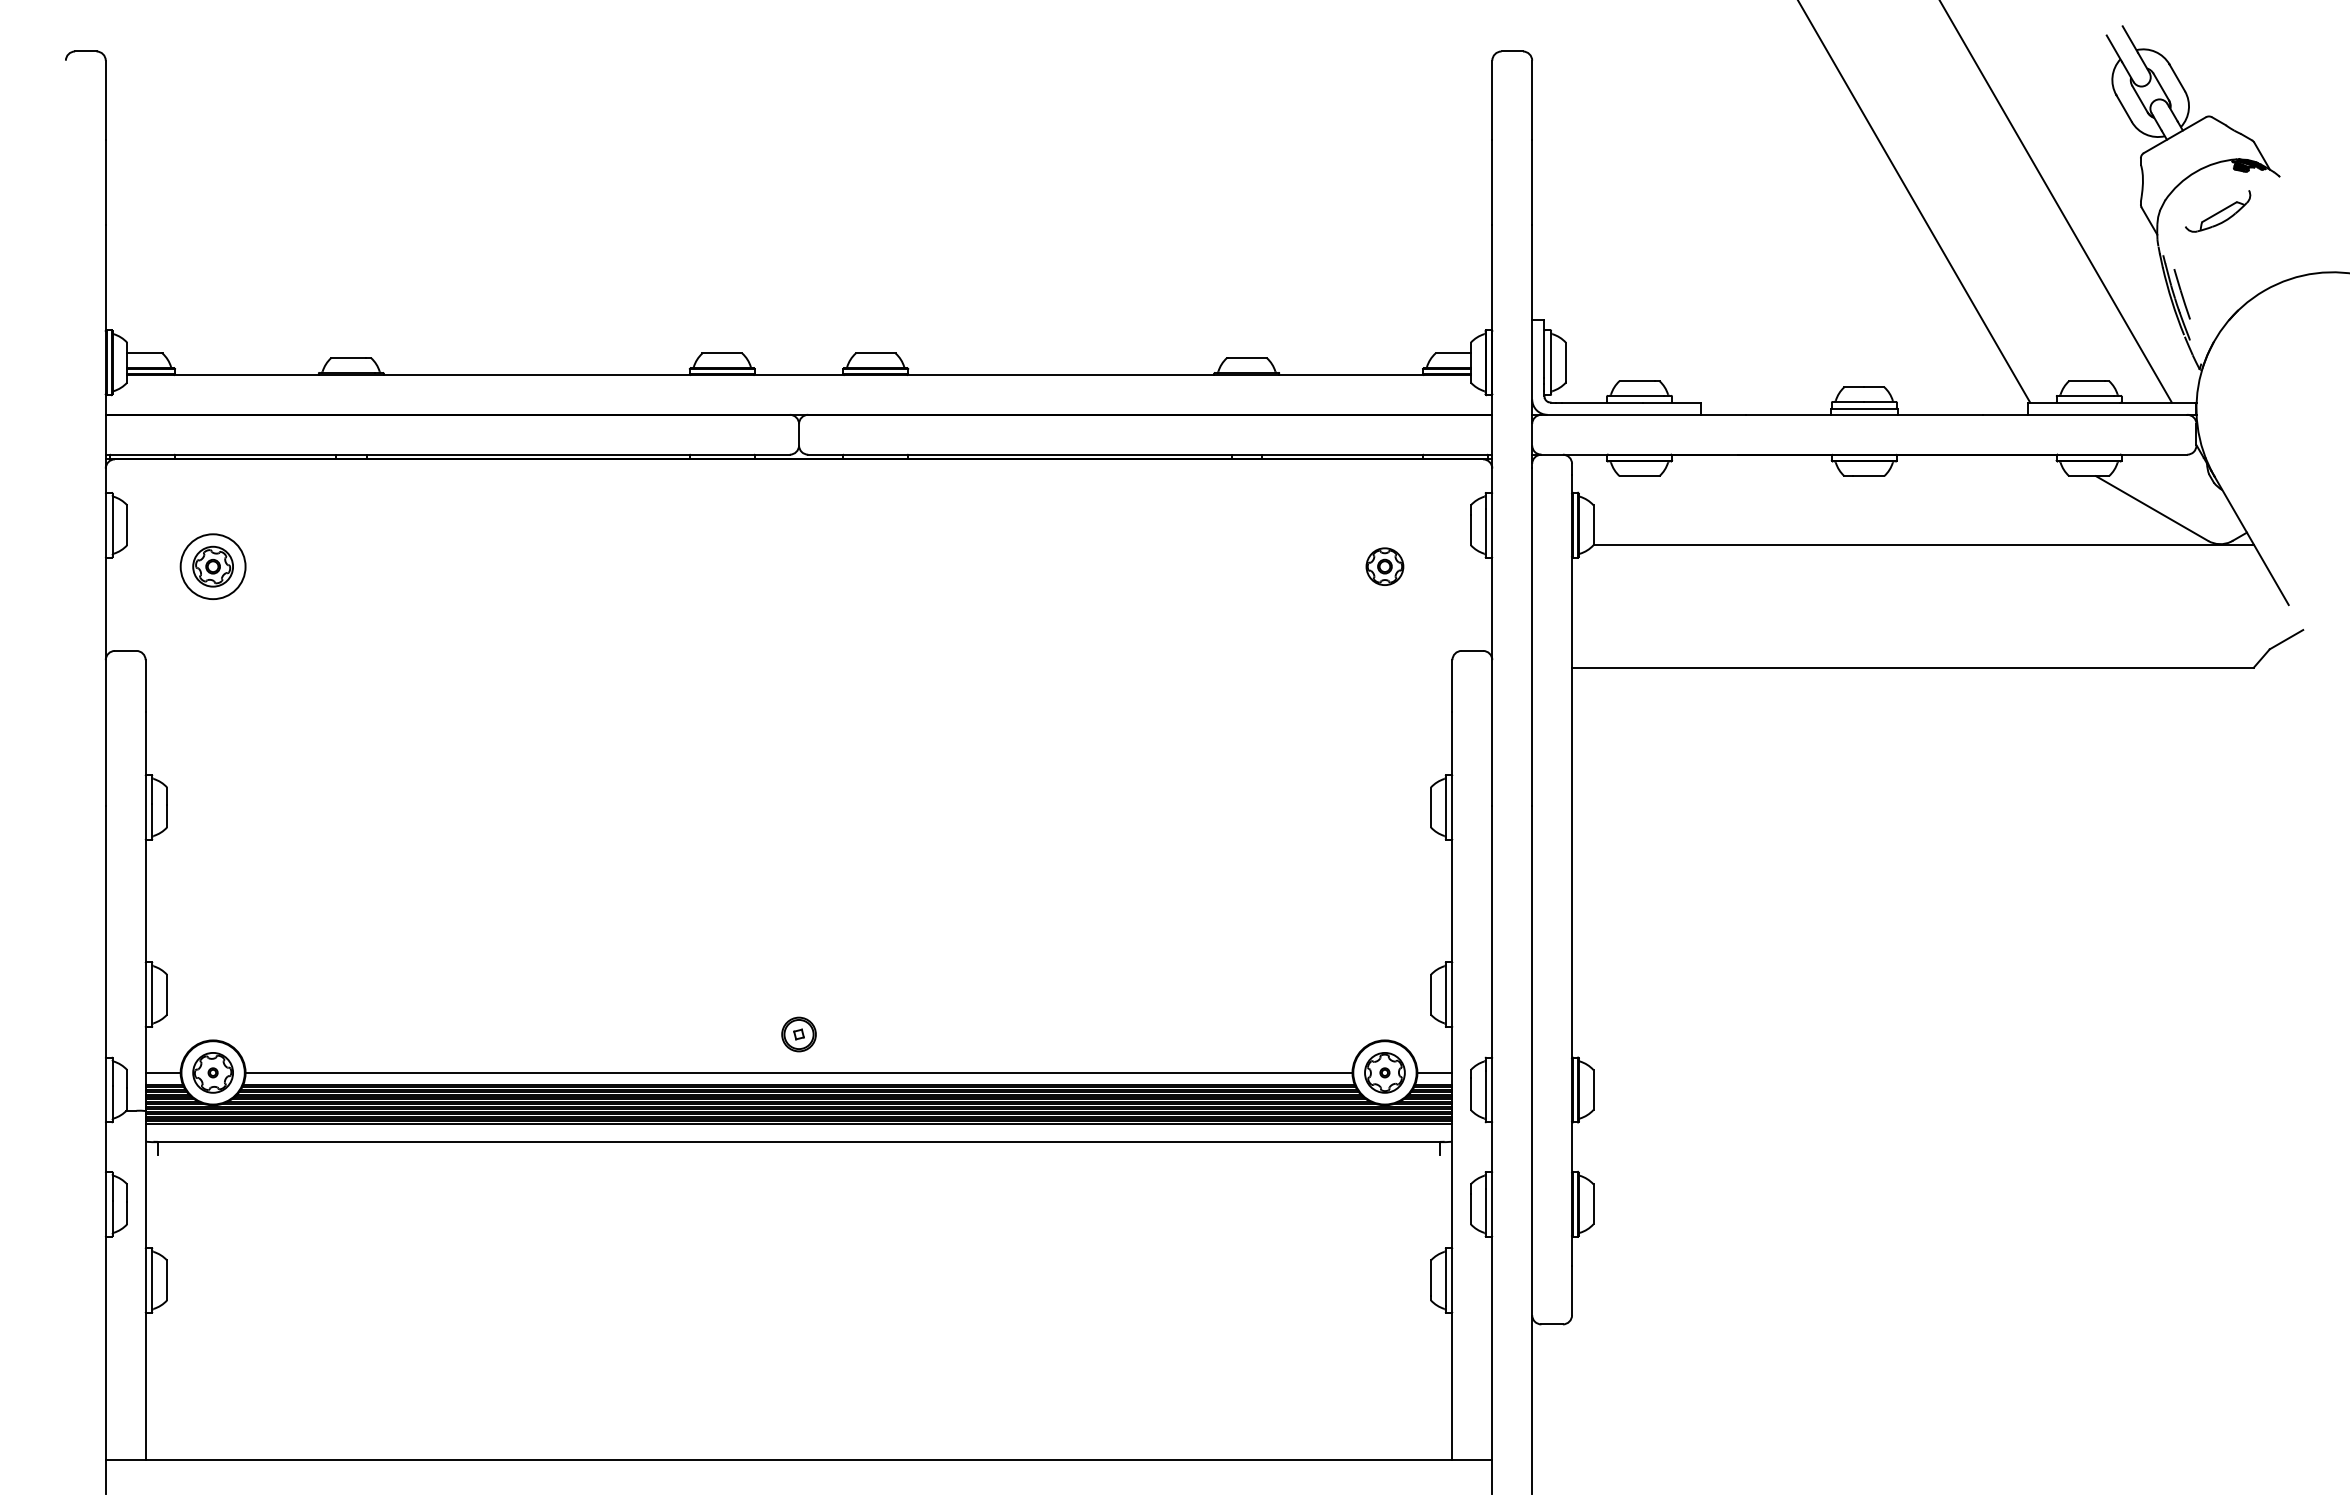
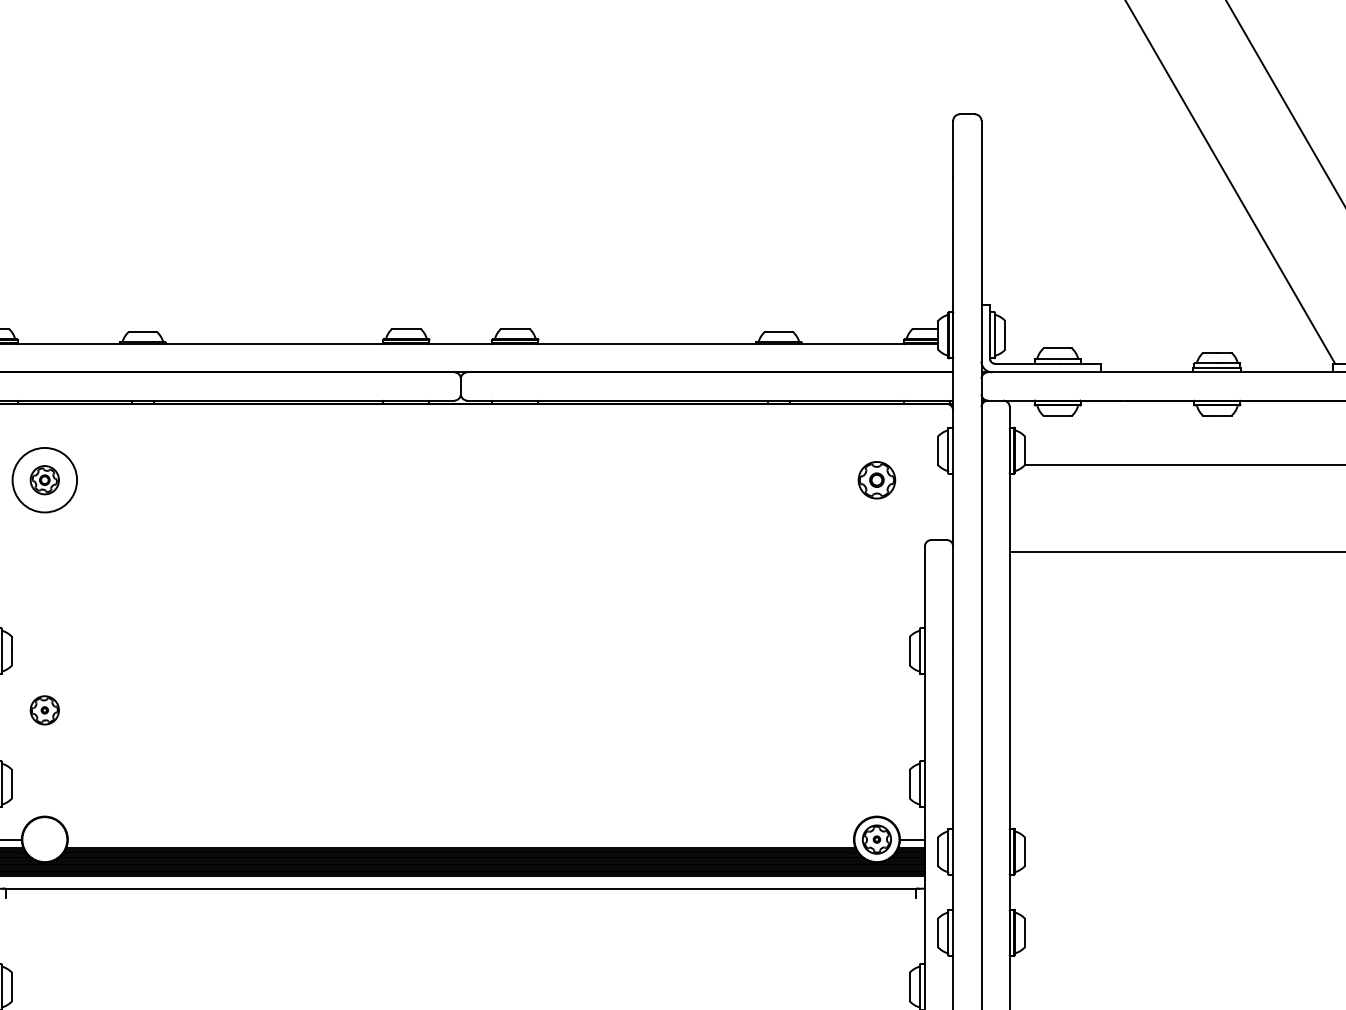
circle: (212, 566) -> (44, 480), size x1.4
part: (1384, 566) -> (876, 480), size x1.4
part: (798, 1034) -> (460, 812), removed
part: (212, 1072) -> (44, 710), moved
line: (798, 1072) -> (460, 839), removed

